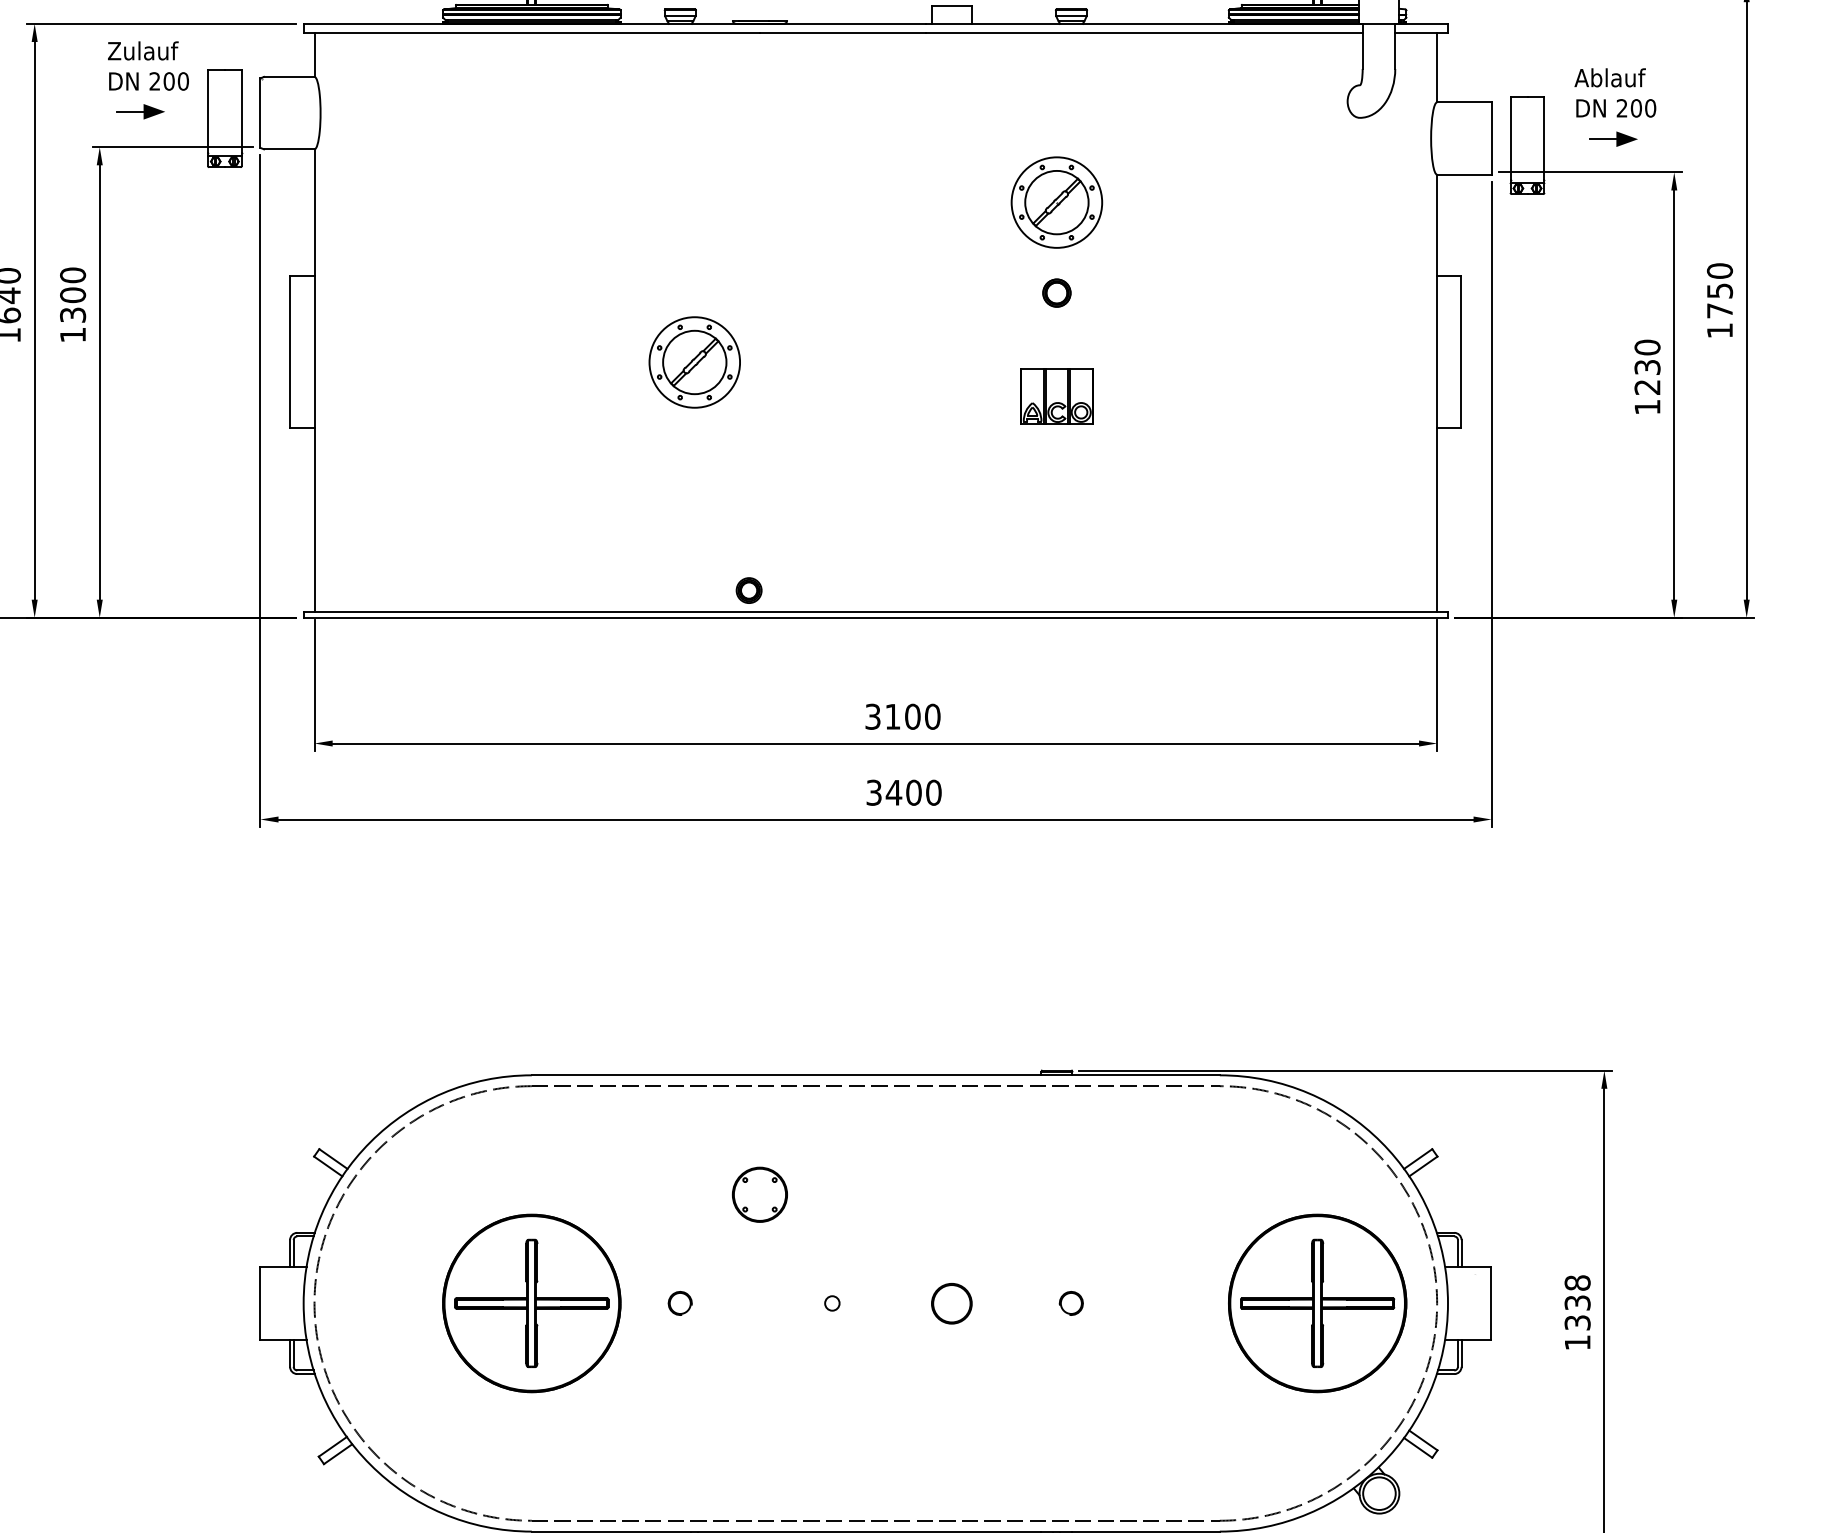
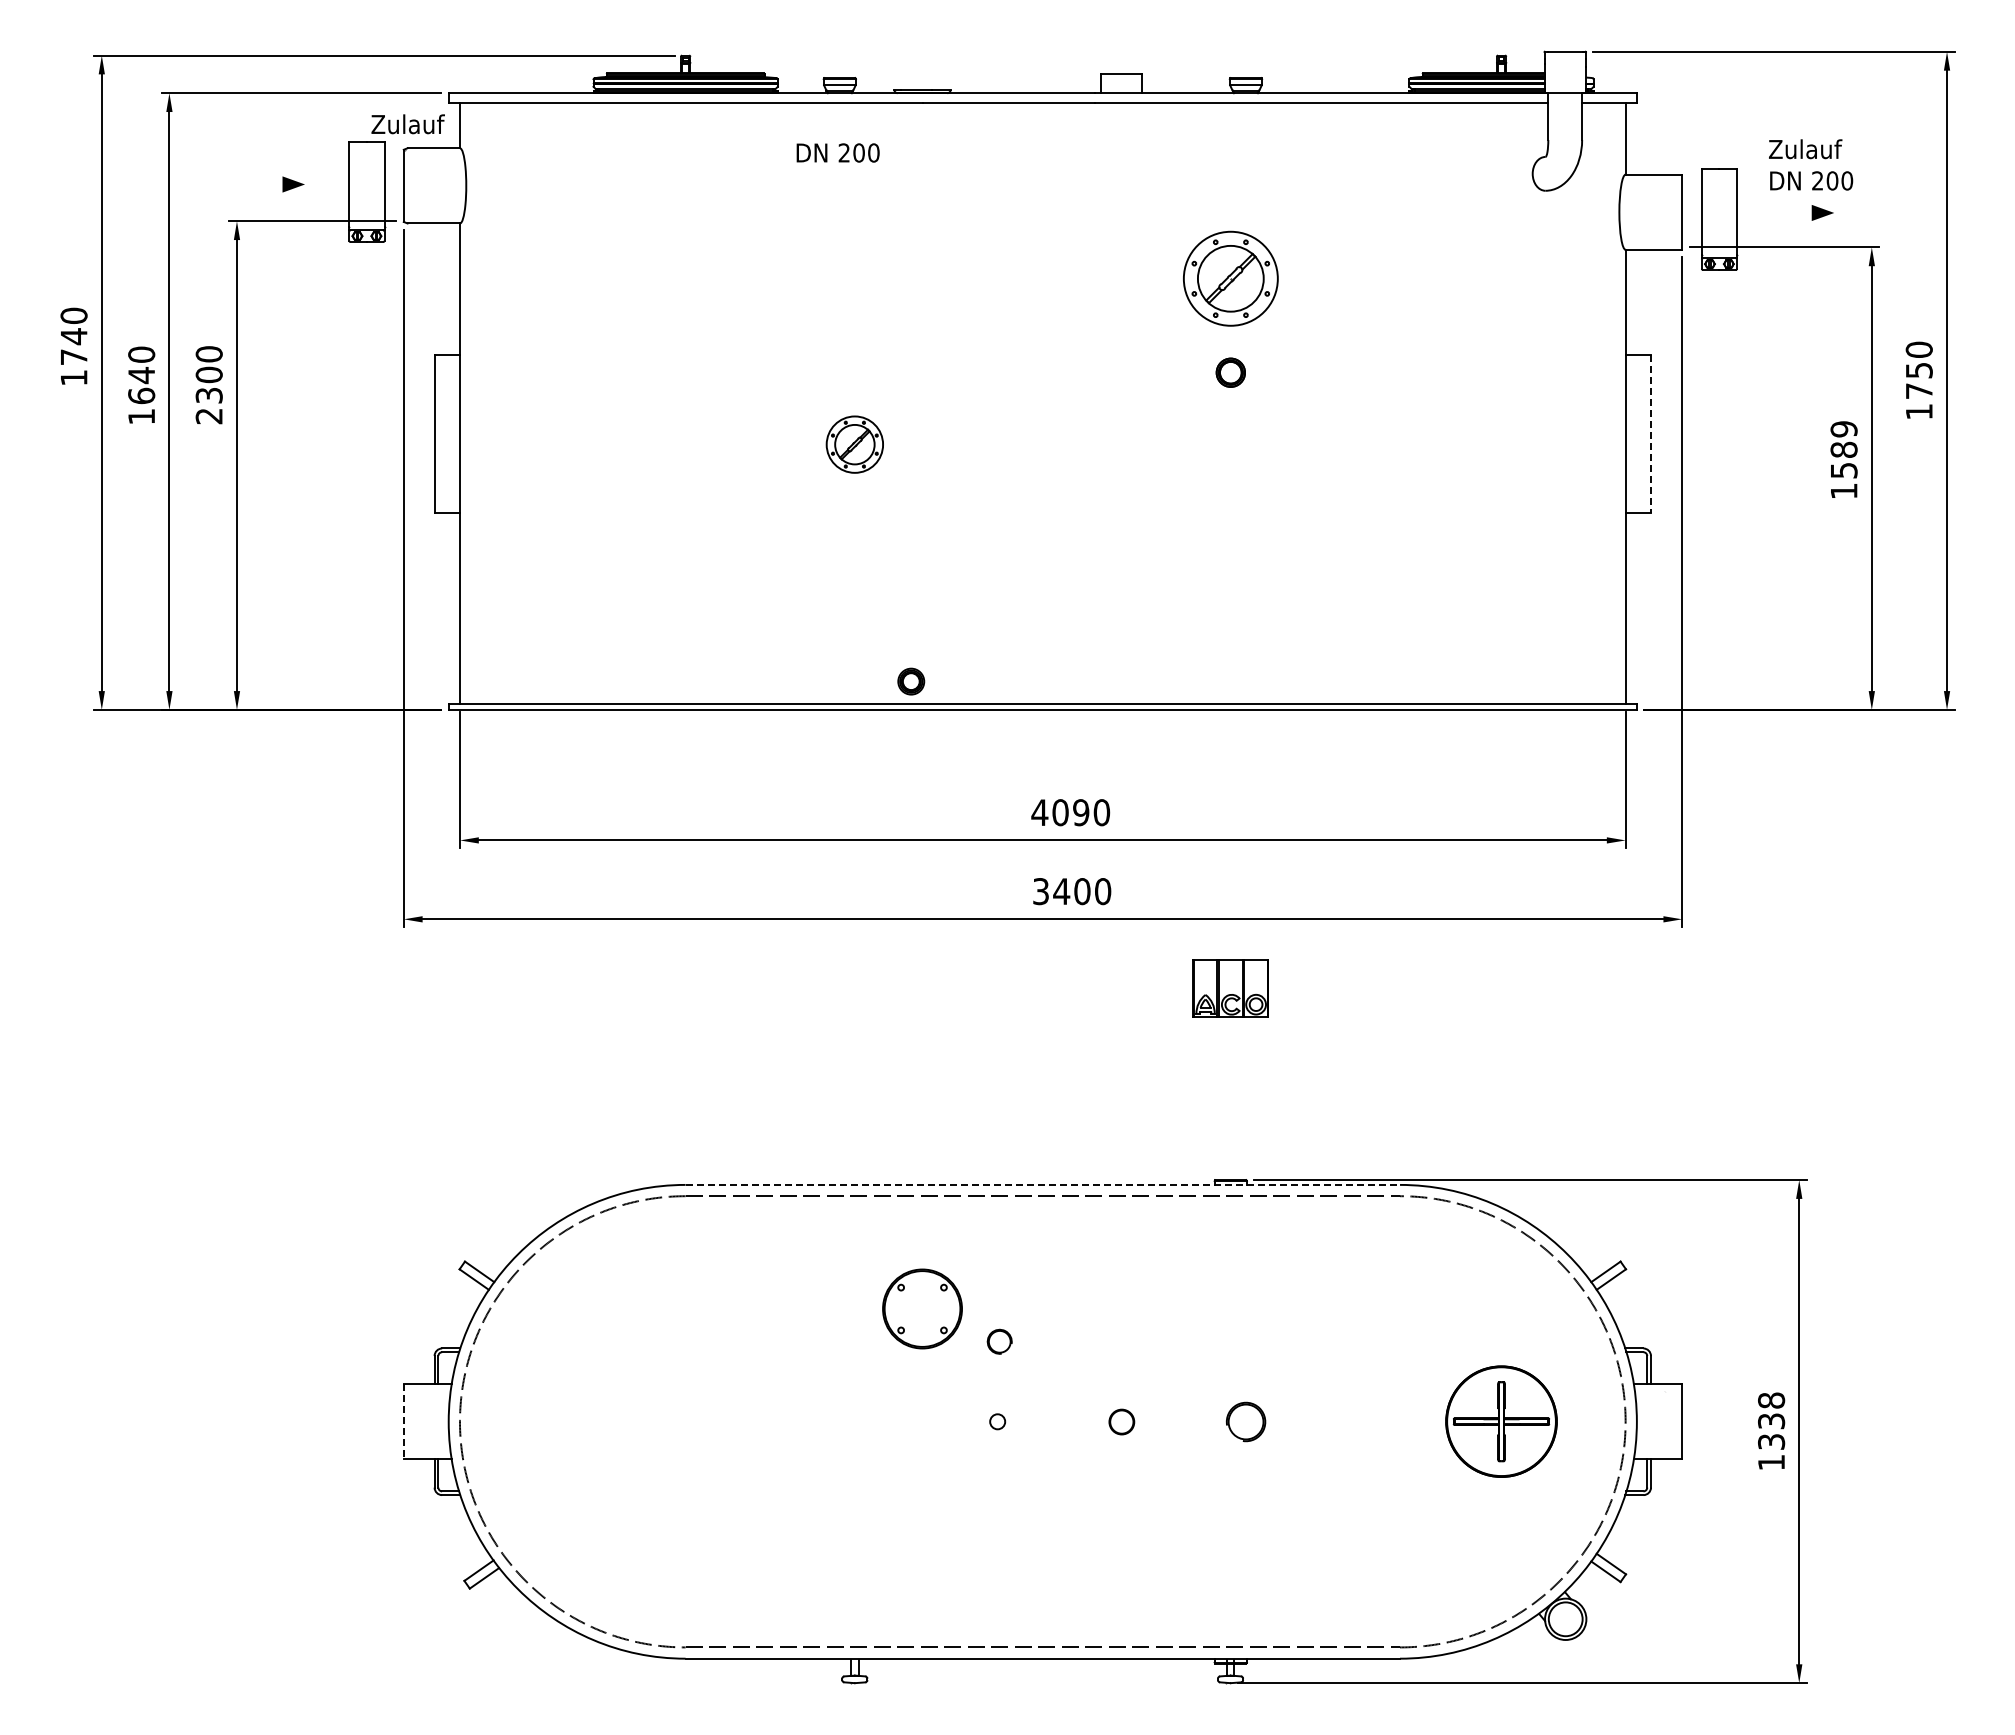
text: (142, 51) -> (407, 124), moved
text: (1588, 78) -> (1782, 149), Ablauf -> Zulauf
text: (148, 80) -> (837, 152), moved
line: (130, 111) -> (268, 184), removed
line: (1602, 138) -> (1797, 212), removed
text: (72, 335) -> (208, 416), 1300 -> 2300
line: (1461, 352) -> (1650, 434), solid -> dashed
part: (694, 362) -> (854, 444), size x0.6
text: (1646, 367) -> (1843, 449), 1230 -> 1589
part: (1056, 396) -> (1230, 988), moved
text: (892, 716) -> (1060, 812), 3100 -> 4090
line: (876, 1074) -> (1043, 1184), solid -> dashed
part: (759, 1194) -> (922, 1308), size x1.4
line: (260, 1303) -> (403, 1421), solid -> dashed
part: (531, 1303) -> (685, 1421), removed
part: (680, 1303) -> (999, 1341), moved
circle: (951, 1303) -> (1121, 1421), size x0.6
part: (1071, 1303) -> (1245, 1421), size x1.6
part: (1317, 1303) -> (1501, 1421), size x0.6

